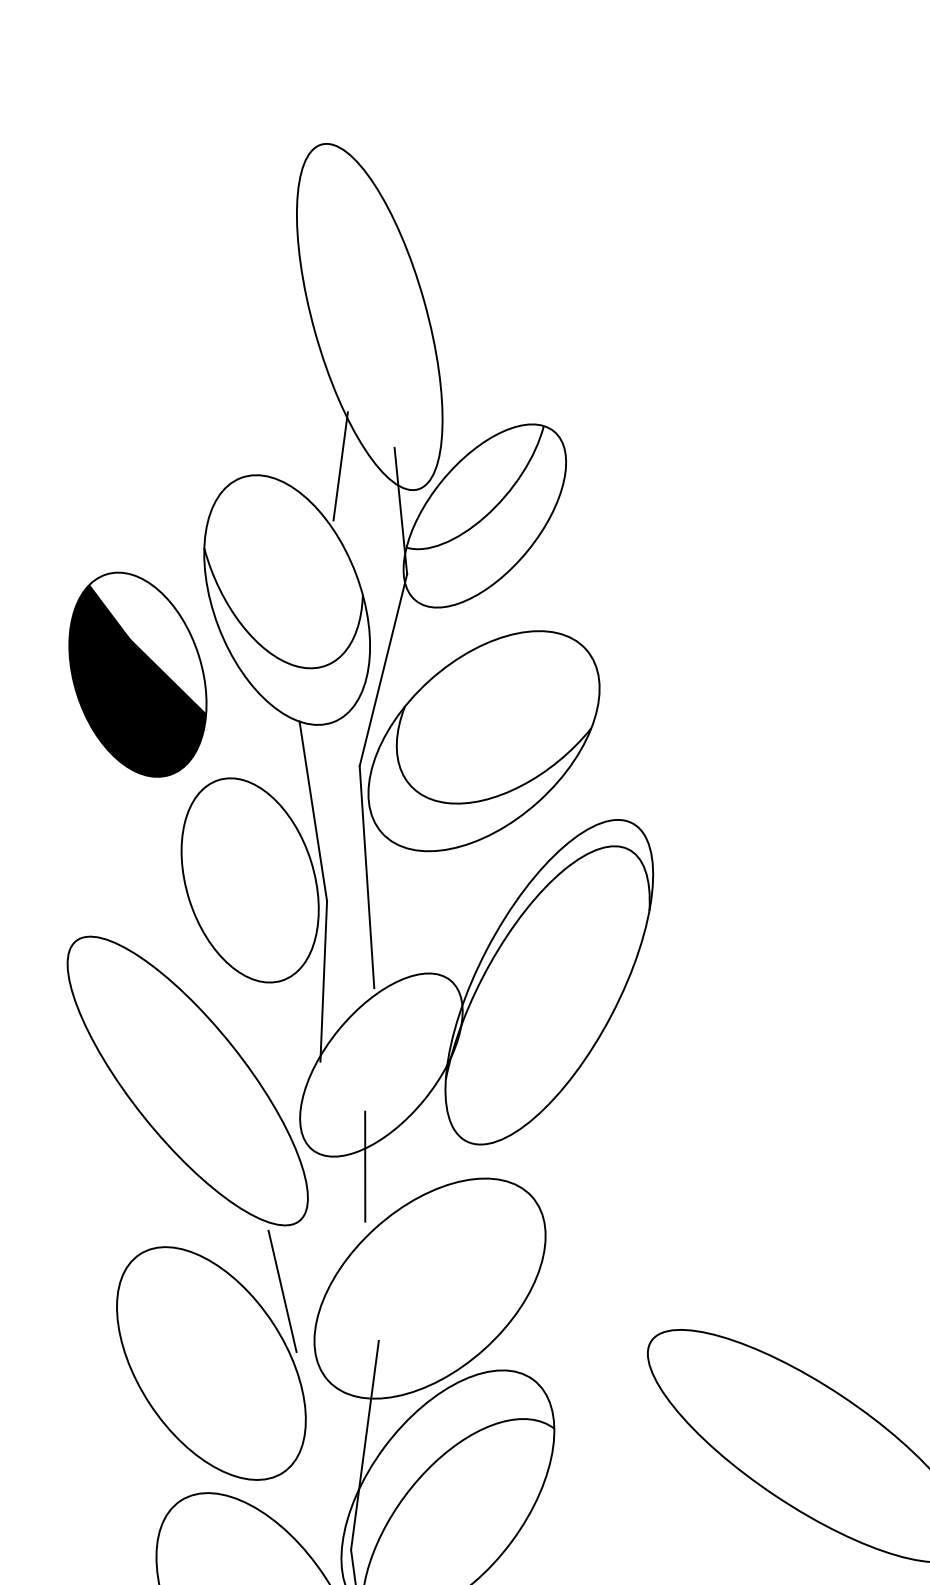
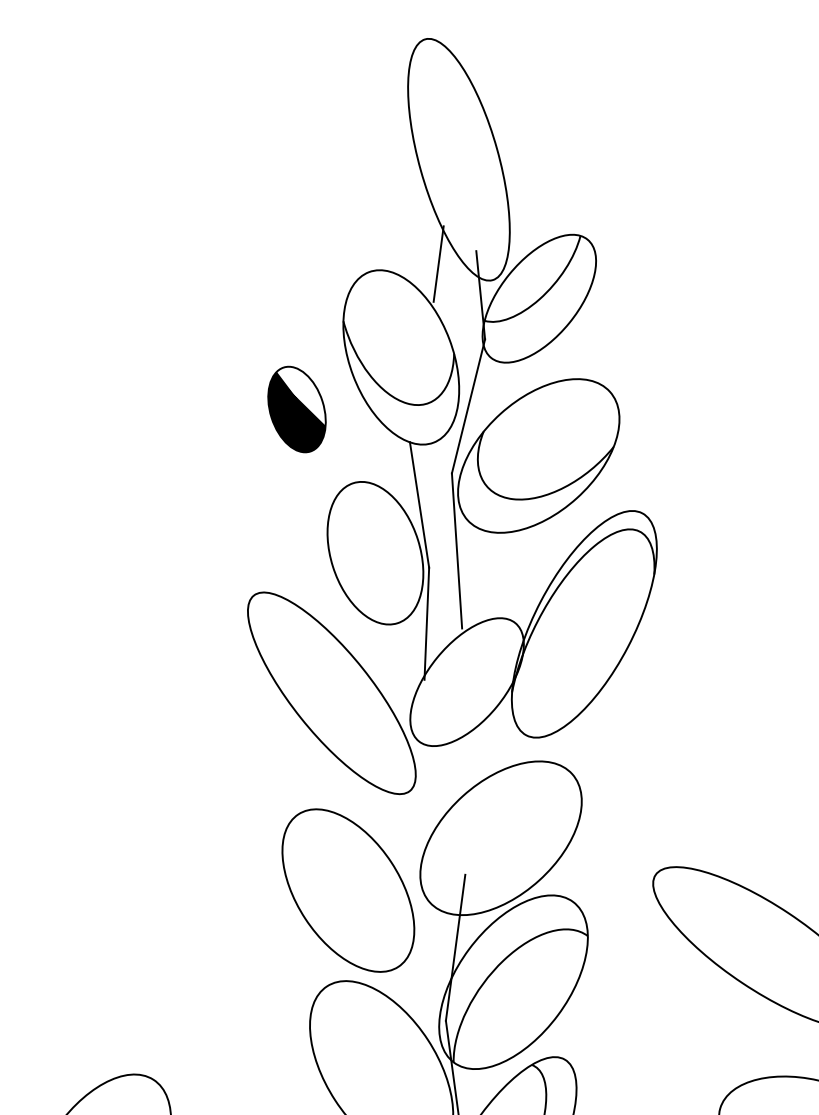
part: (137, 674) -> (296, 409), size x0.6
line: (364, 1165) -> (455, 752), removed
line: (281, 1290) -> (397, 839), removed

